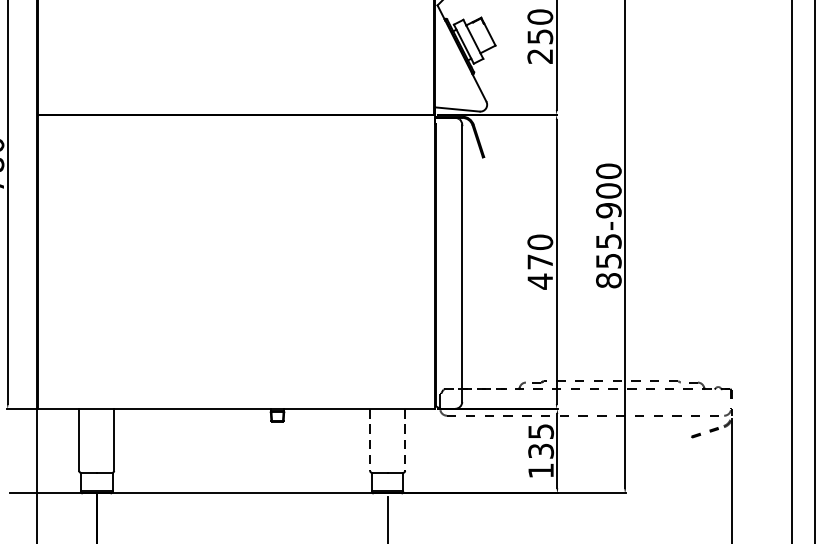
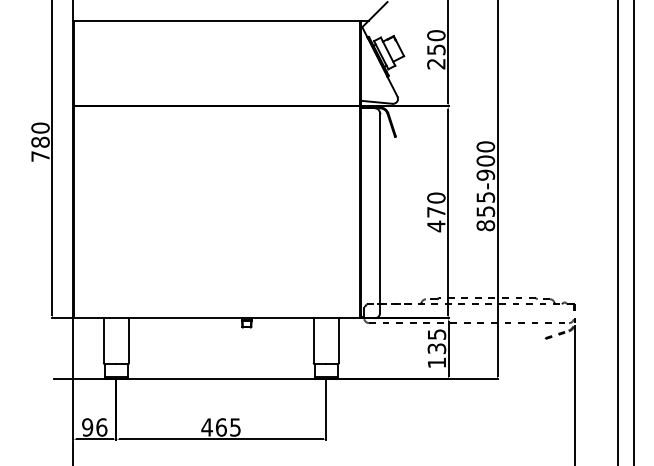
line: (369, 441) -> (313, 341), dashed -> solid
line: (404, 441) -> (338, 341), dashed -> solid

